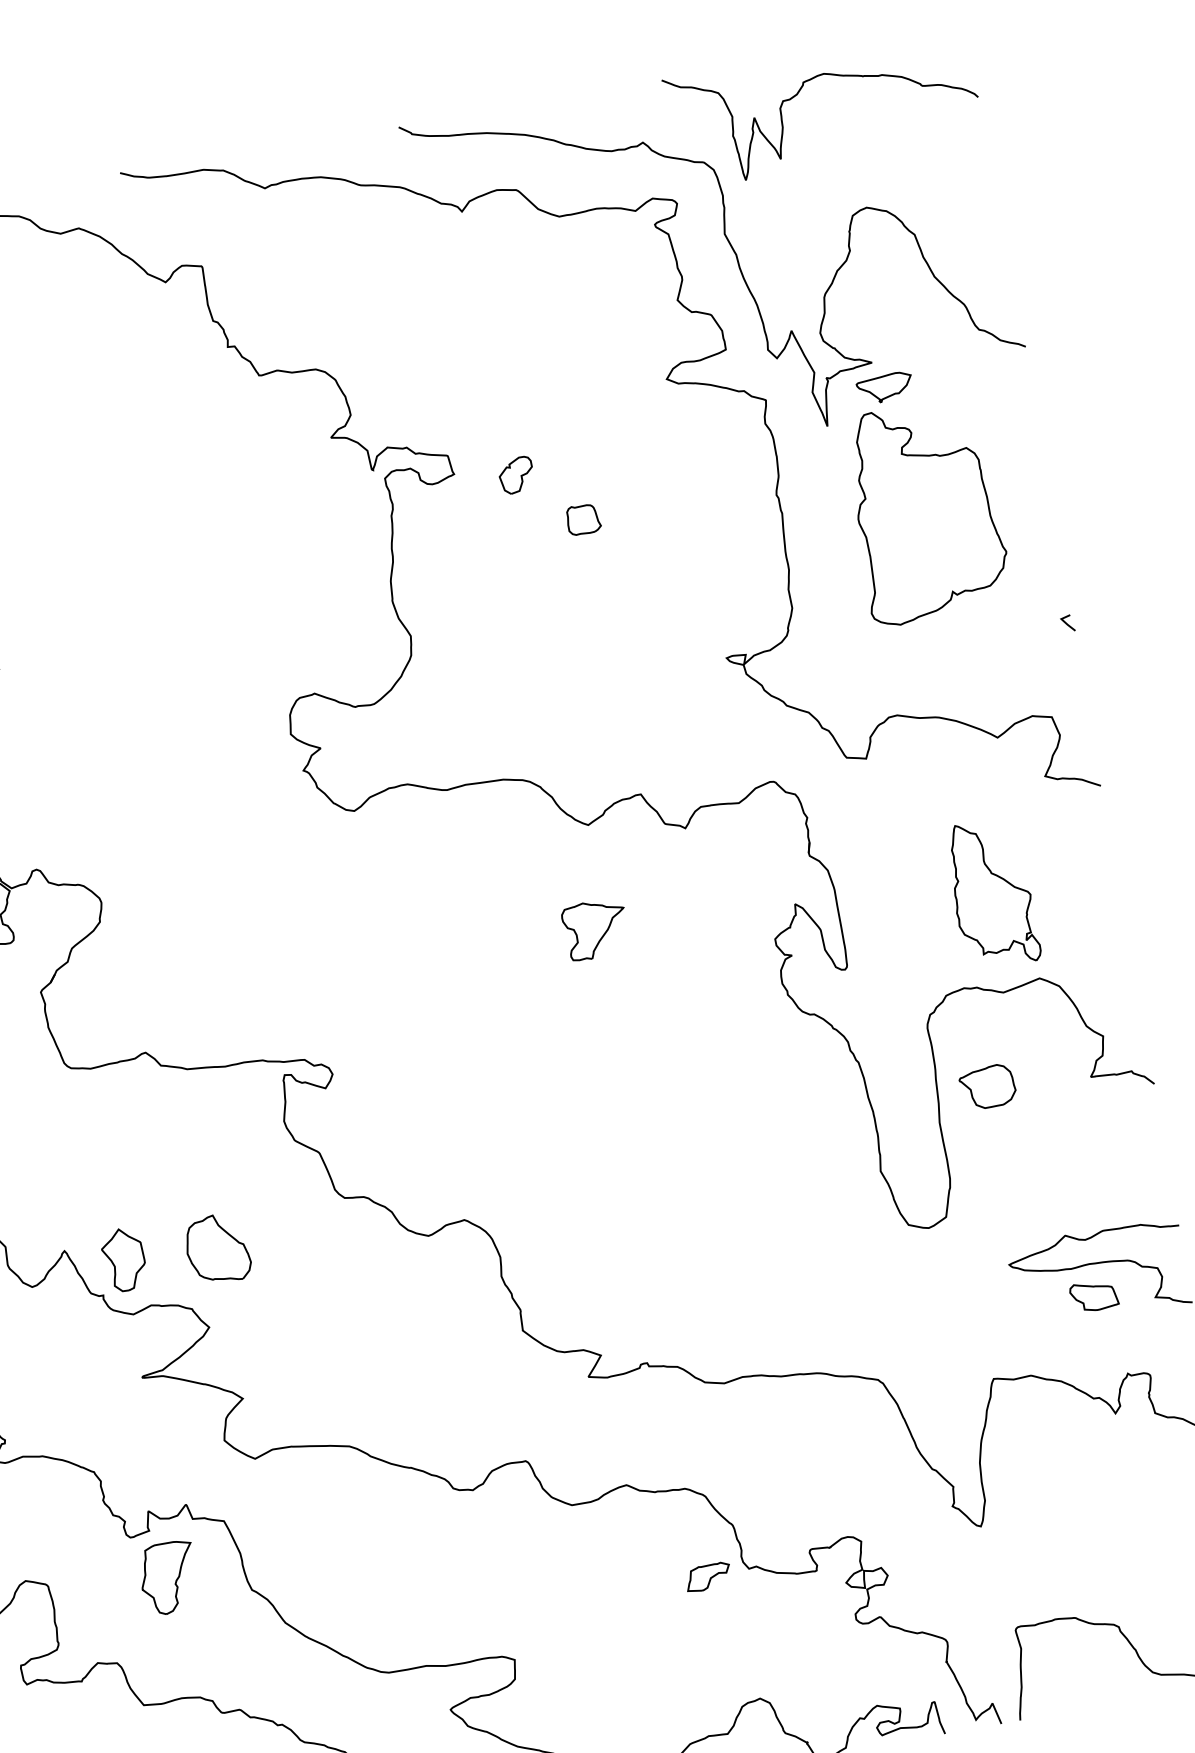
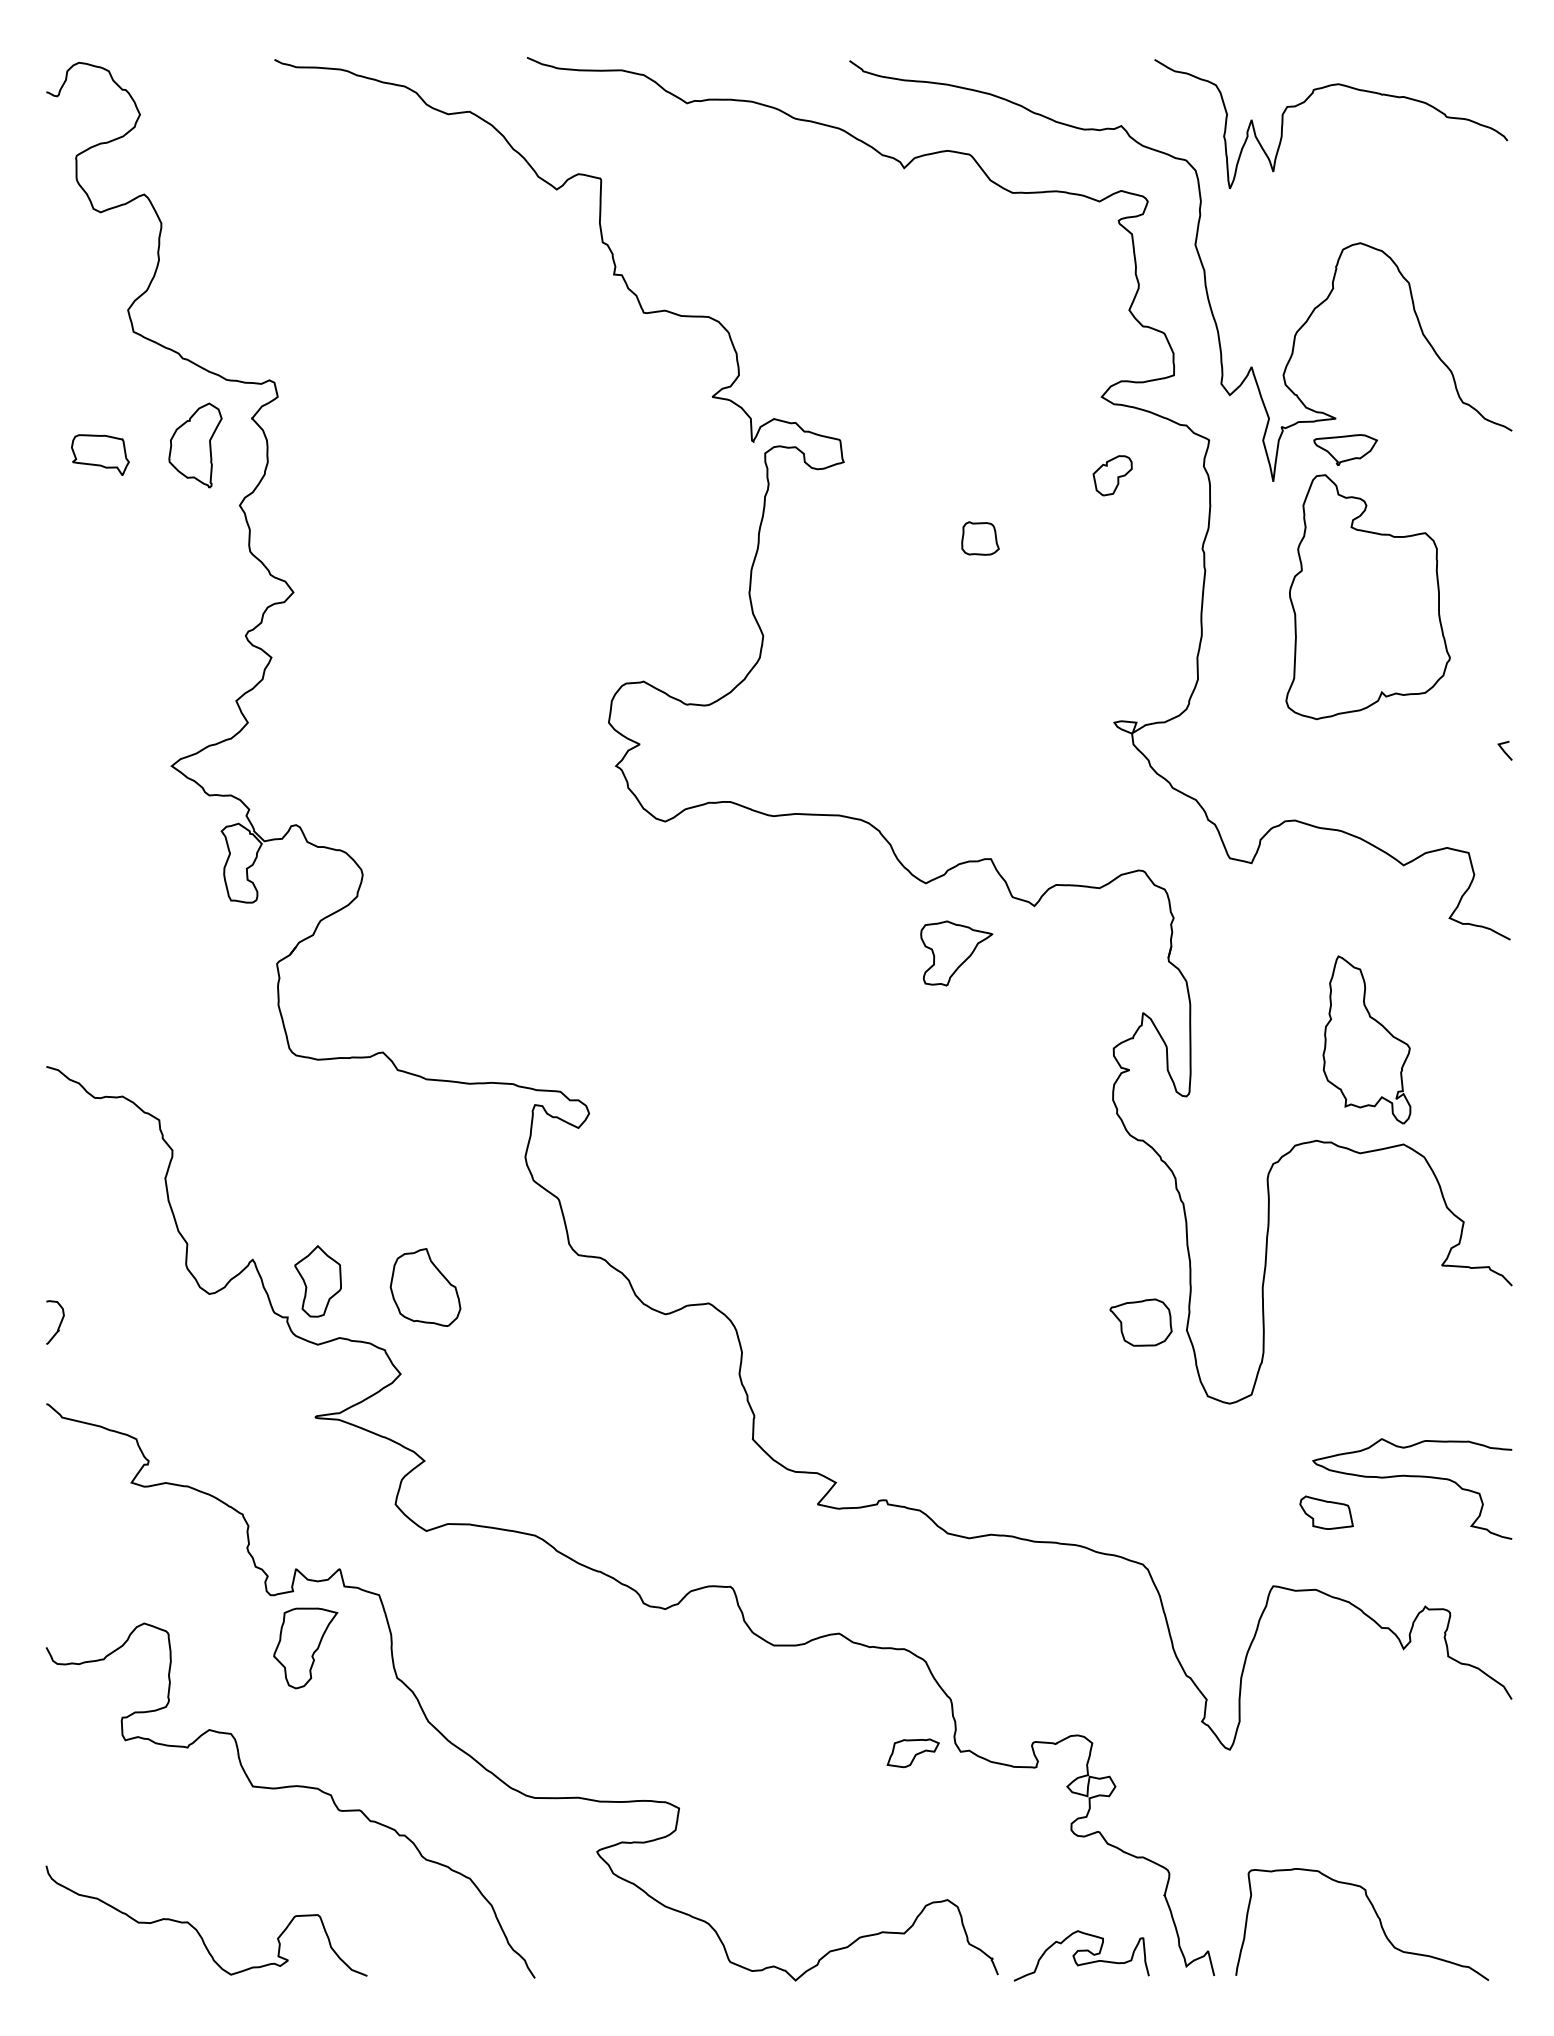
part: (516, 475) -> (1112, 475), moved
part: (595, 929) -> (956, 953), moved
part: (987, 1087) -> (1140, 1322), moved
part: (1094, 1295) -> (1326, 1512), moved

